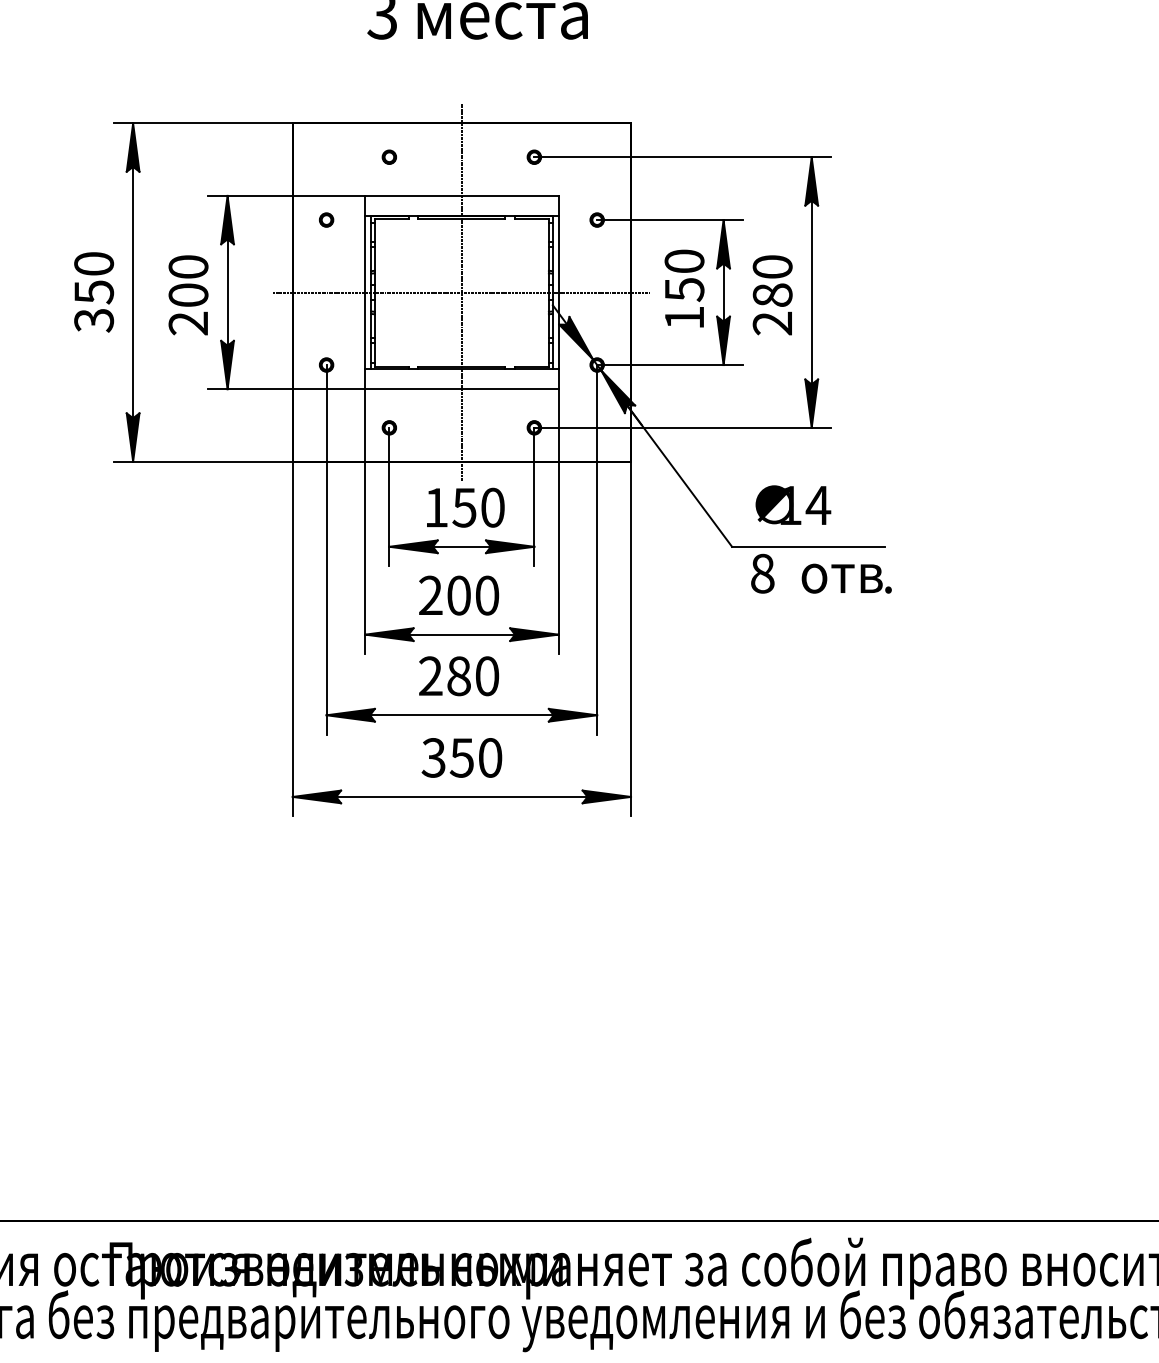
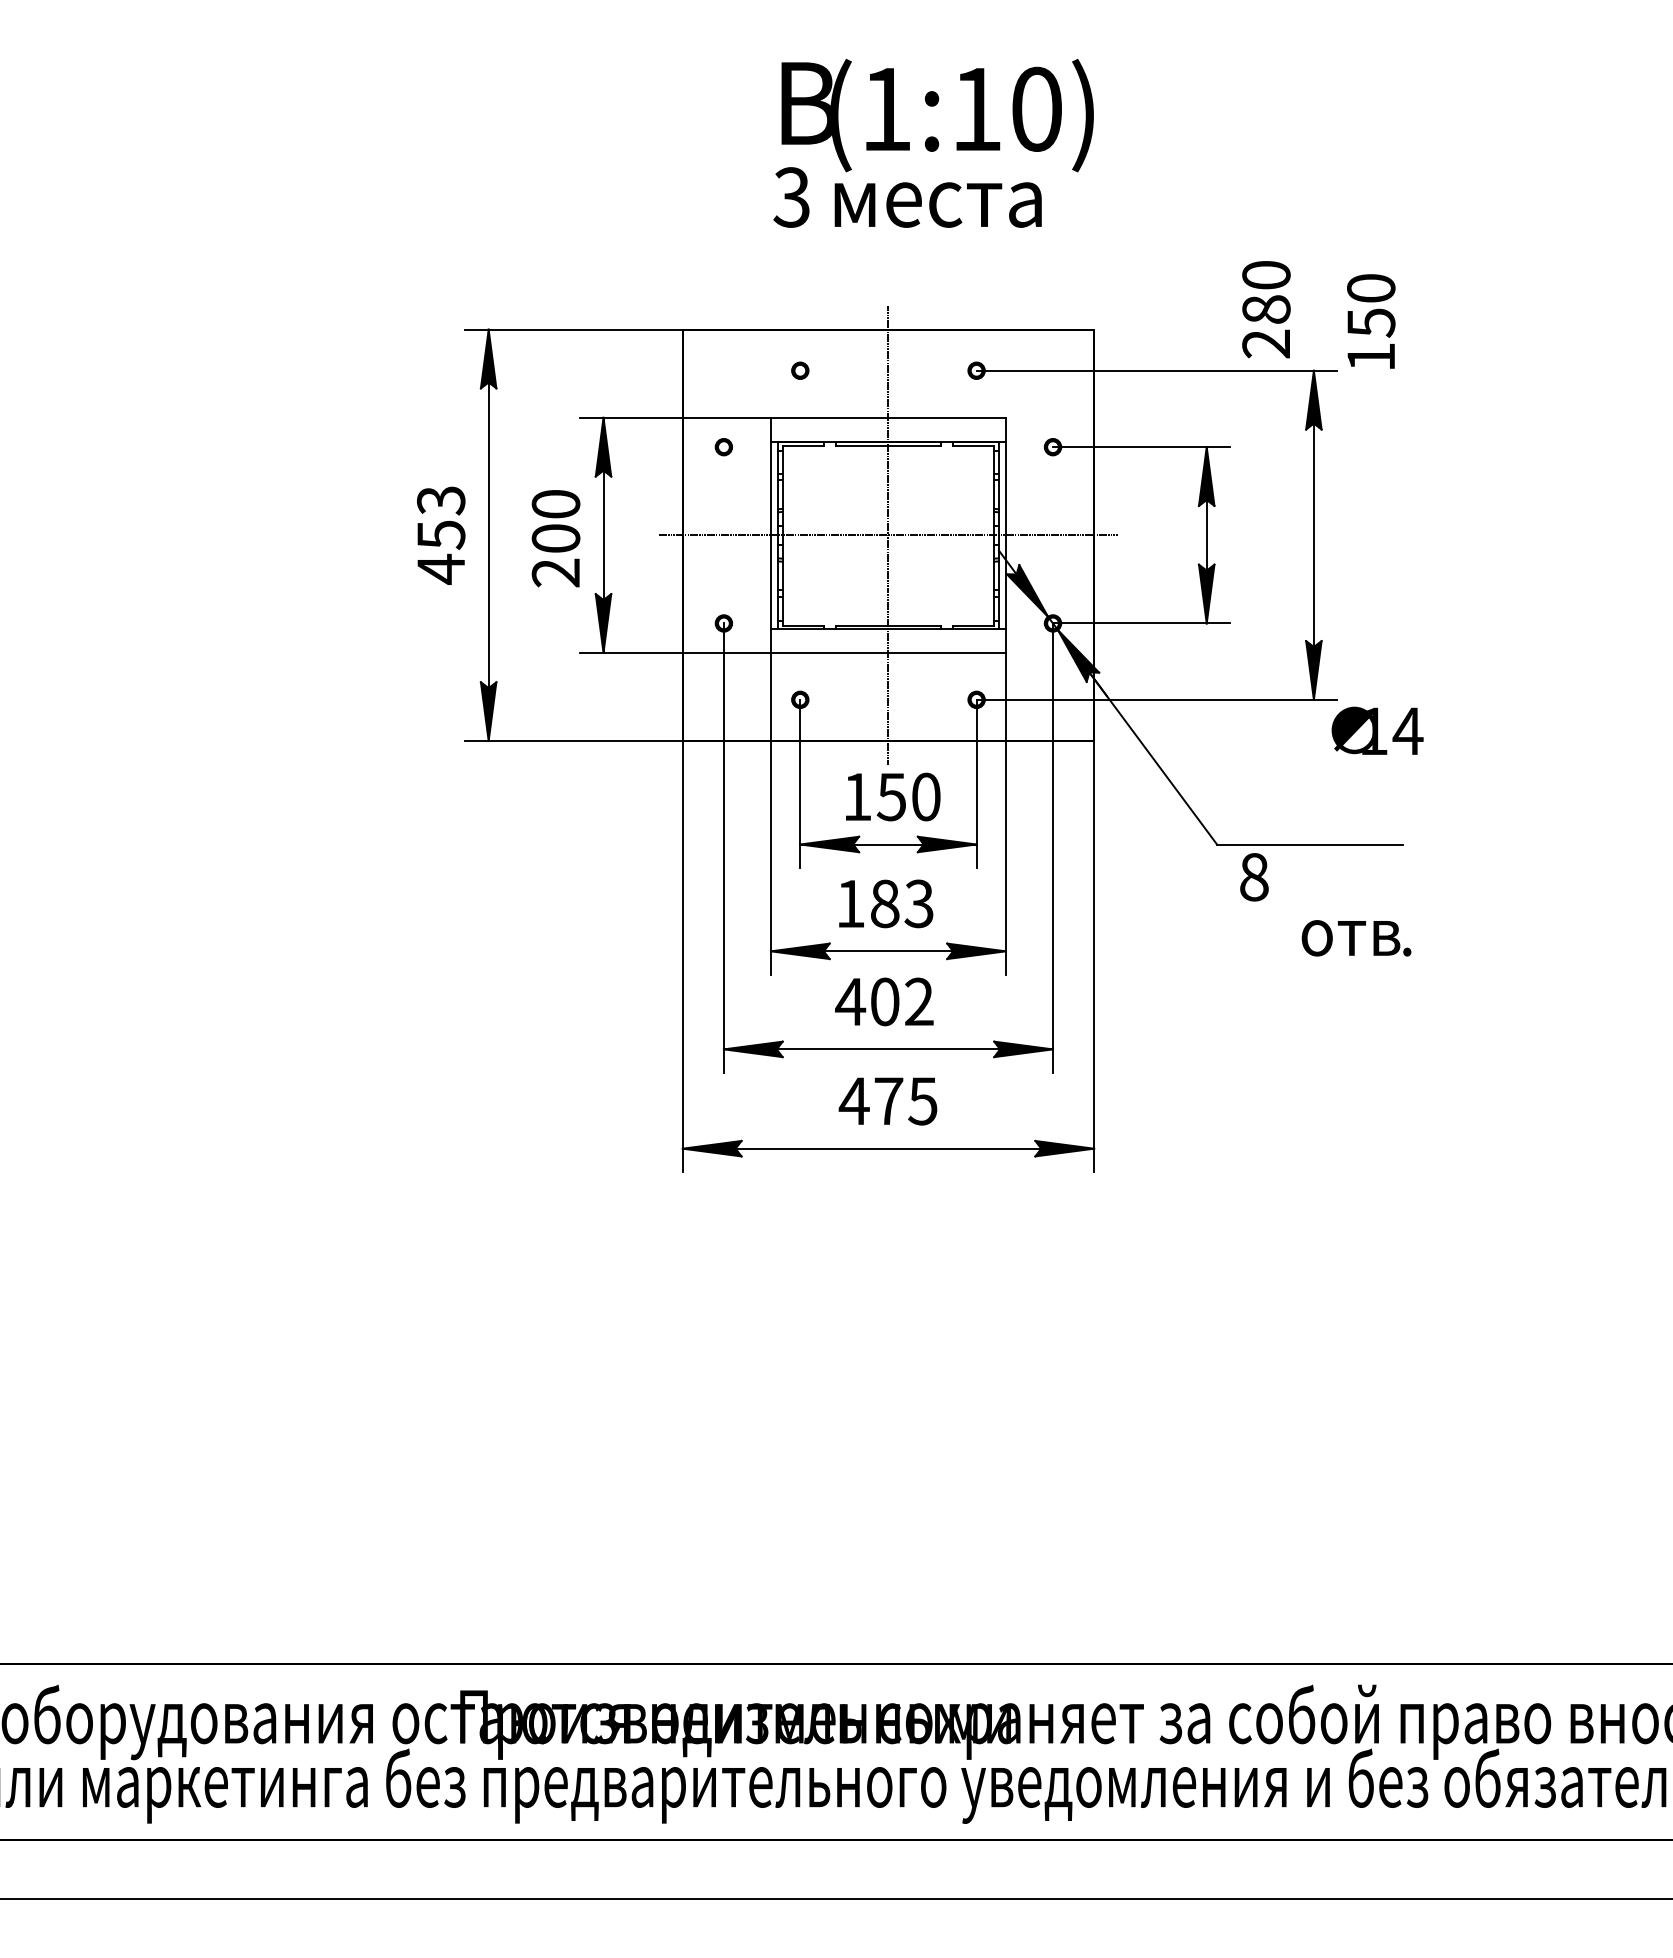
text: (684, 288) -> (1371, 321), moved
text: (94, 292) -> (441, 535), 350 -> 453
text: (772, 295) -> (1266, 309), moved
text: (793, 504) -> (1377, 730), moved
text: (846, 578) -> (1356, 938), moved
text: (458, 595) -> (884, 903), 200 -> 183
text: (458, 675) -> (884, 1001), 280 -> 402
text: (461, 758) -> (887, 1101), 350 -> 475

